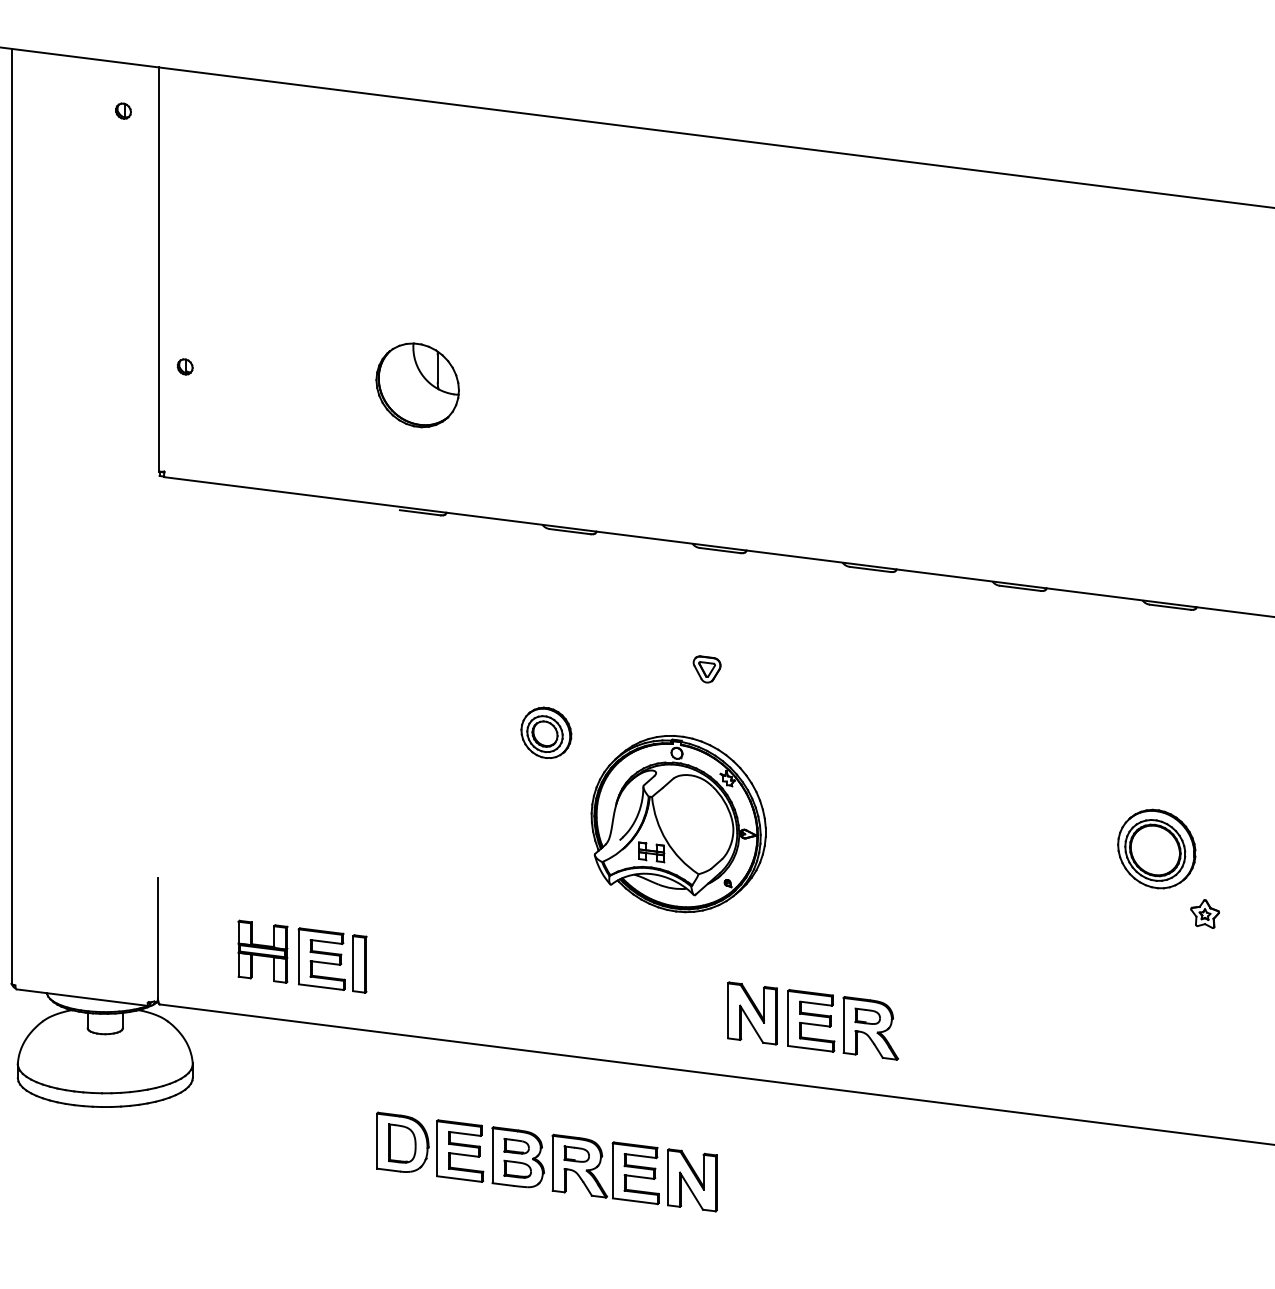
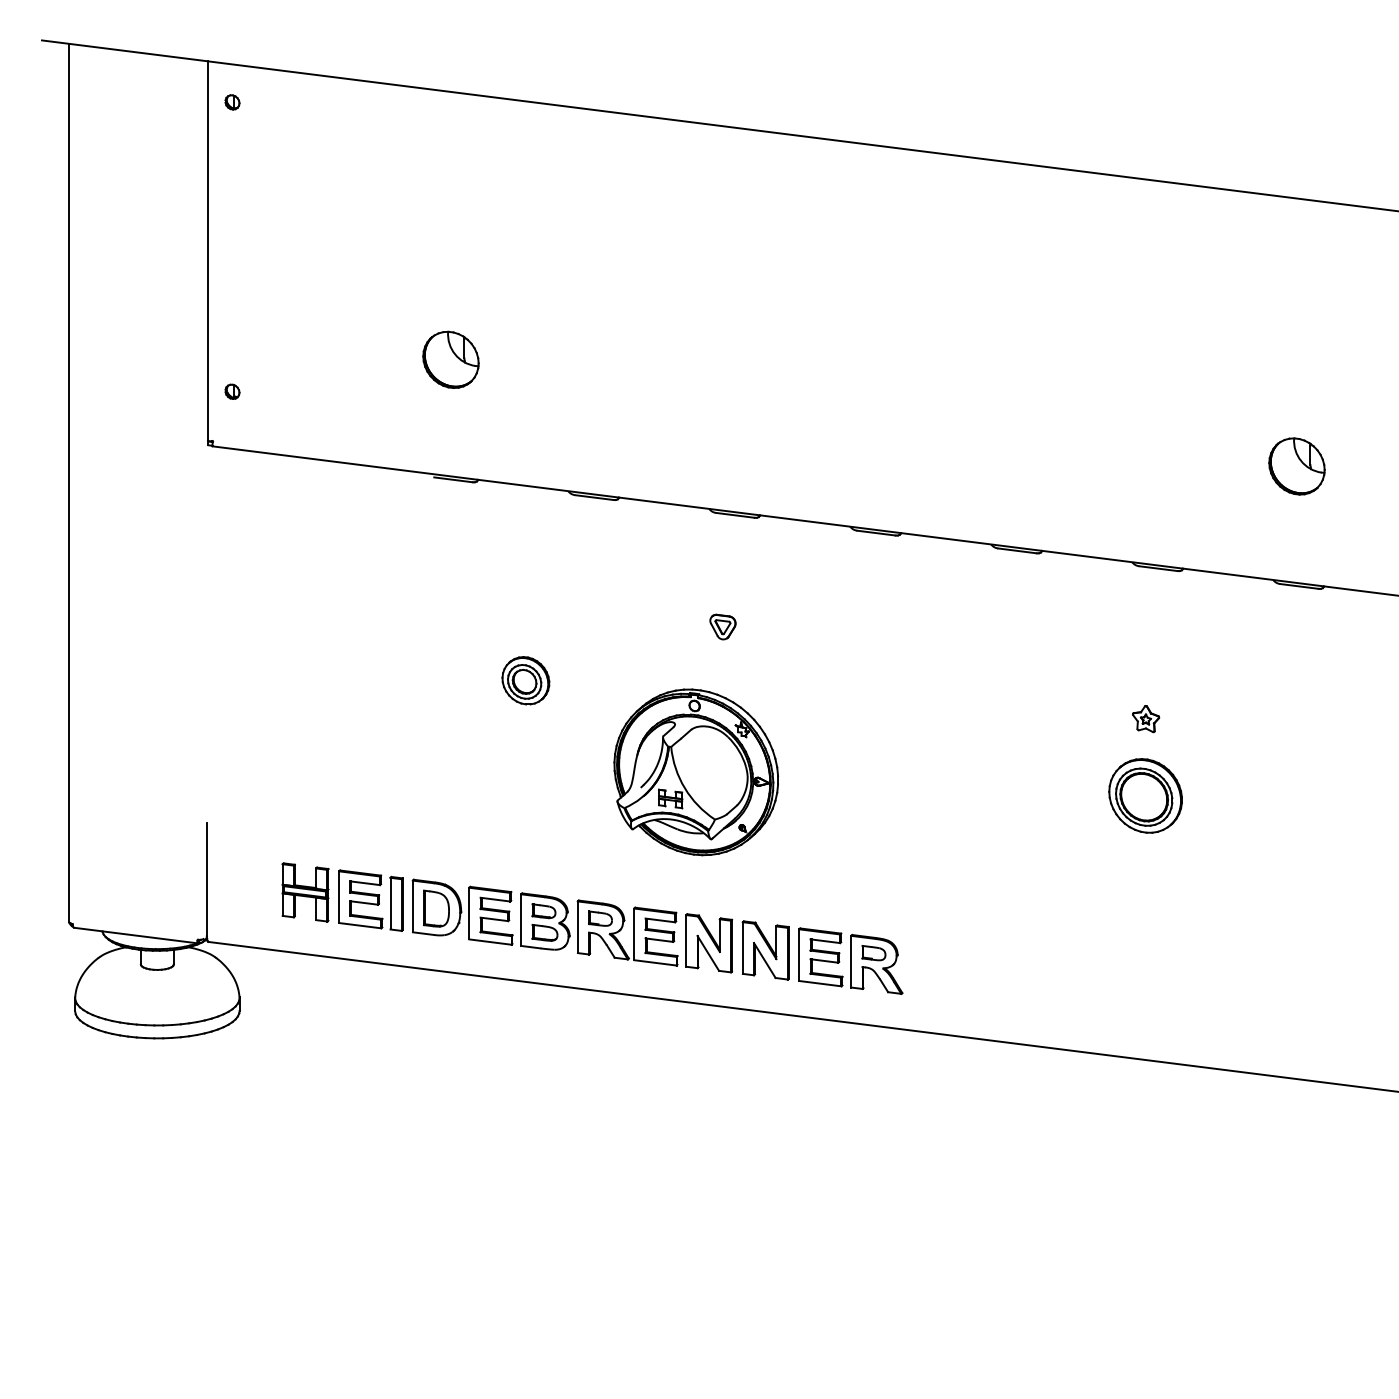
part: (123, 111) -> (232, 102), moved
part: (185, 366) -> (232, 391), moved
part: (417, 384) -> (450, 359), size x0.71
part: (545, 732) -> (525, 680), moved
part: (1205, 914) -> (1146, 719), moved
part: (547, 1161) -> (572, 925), moved

